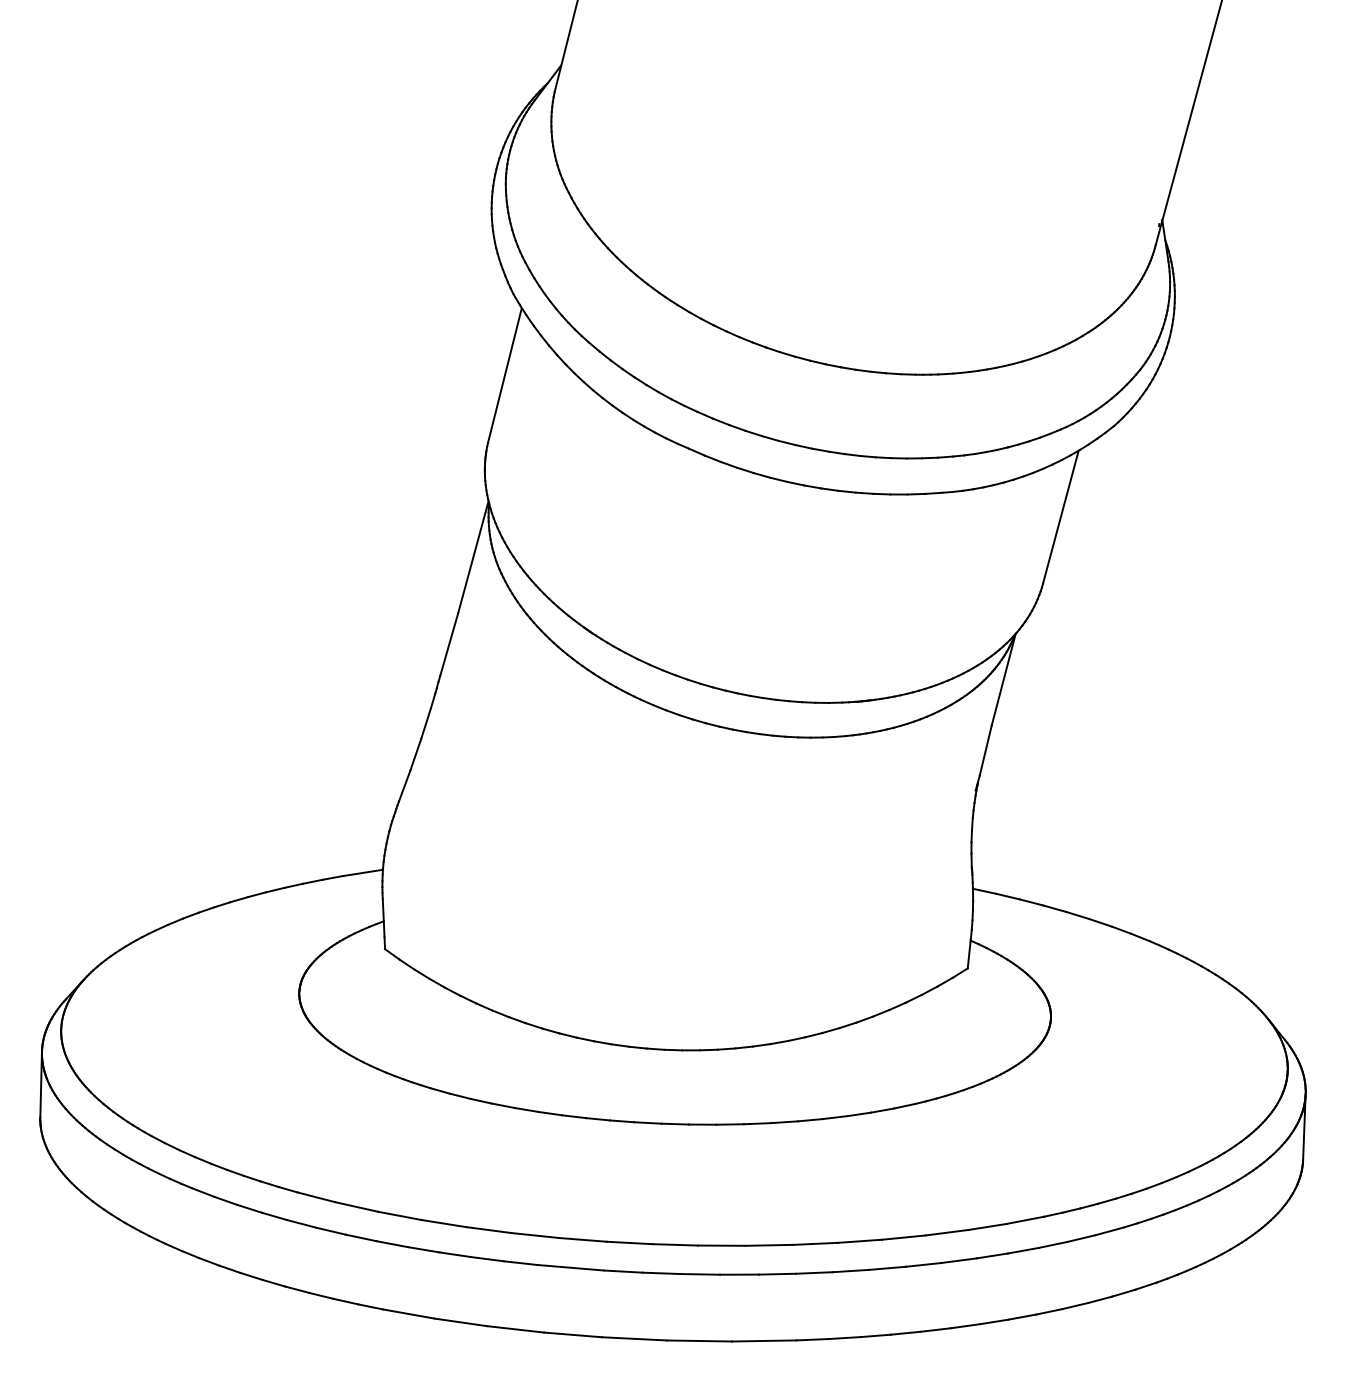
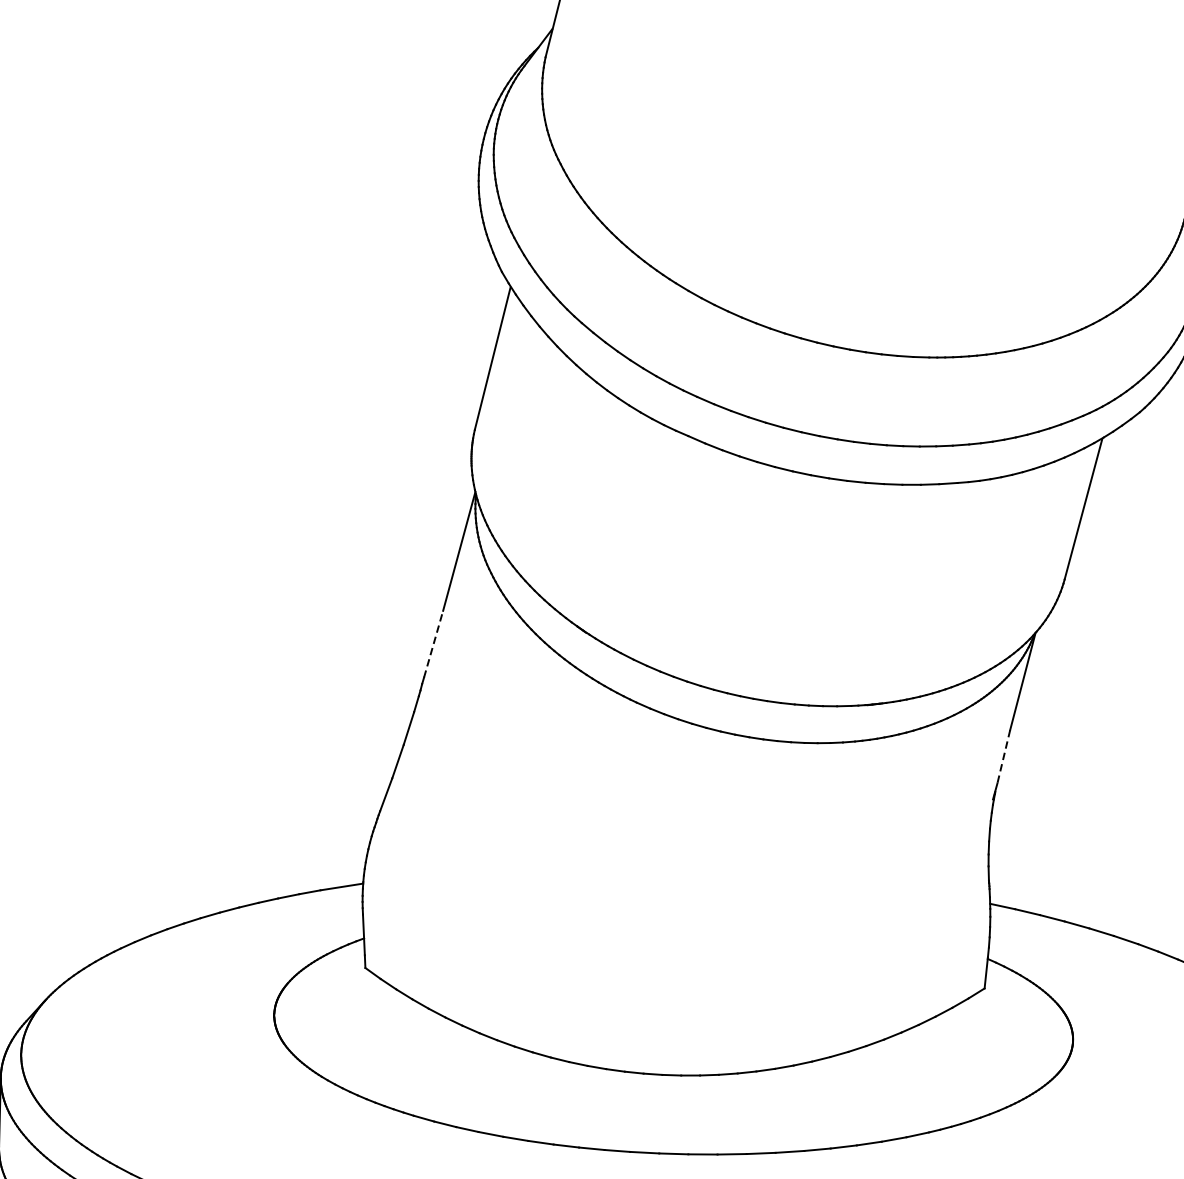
line: (449, 644) -> (433, 644), solid -> dashed
line: (985, 750) -> (1003, 756), solid -> dashed

